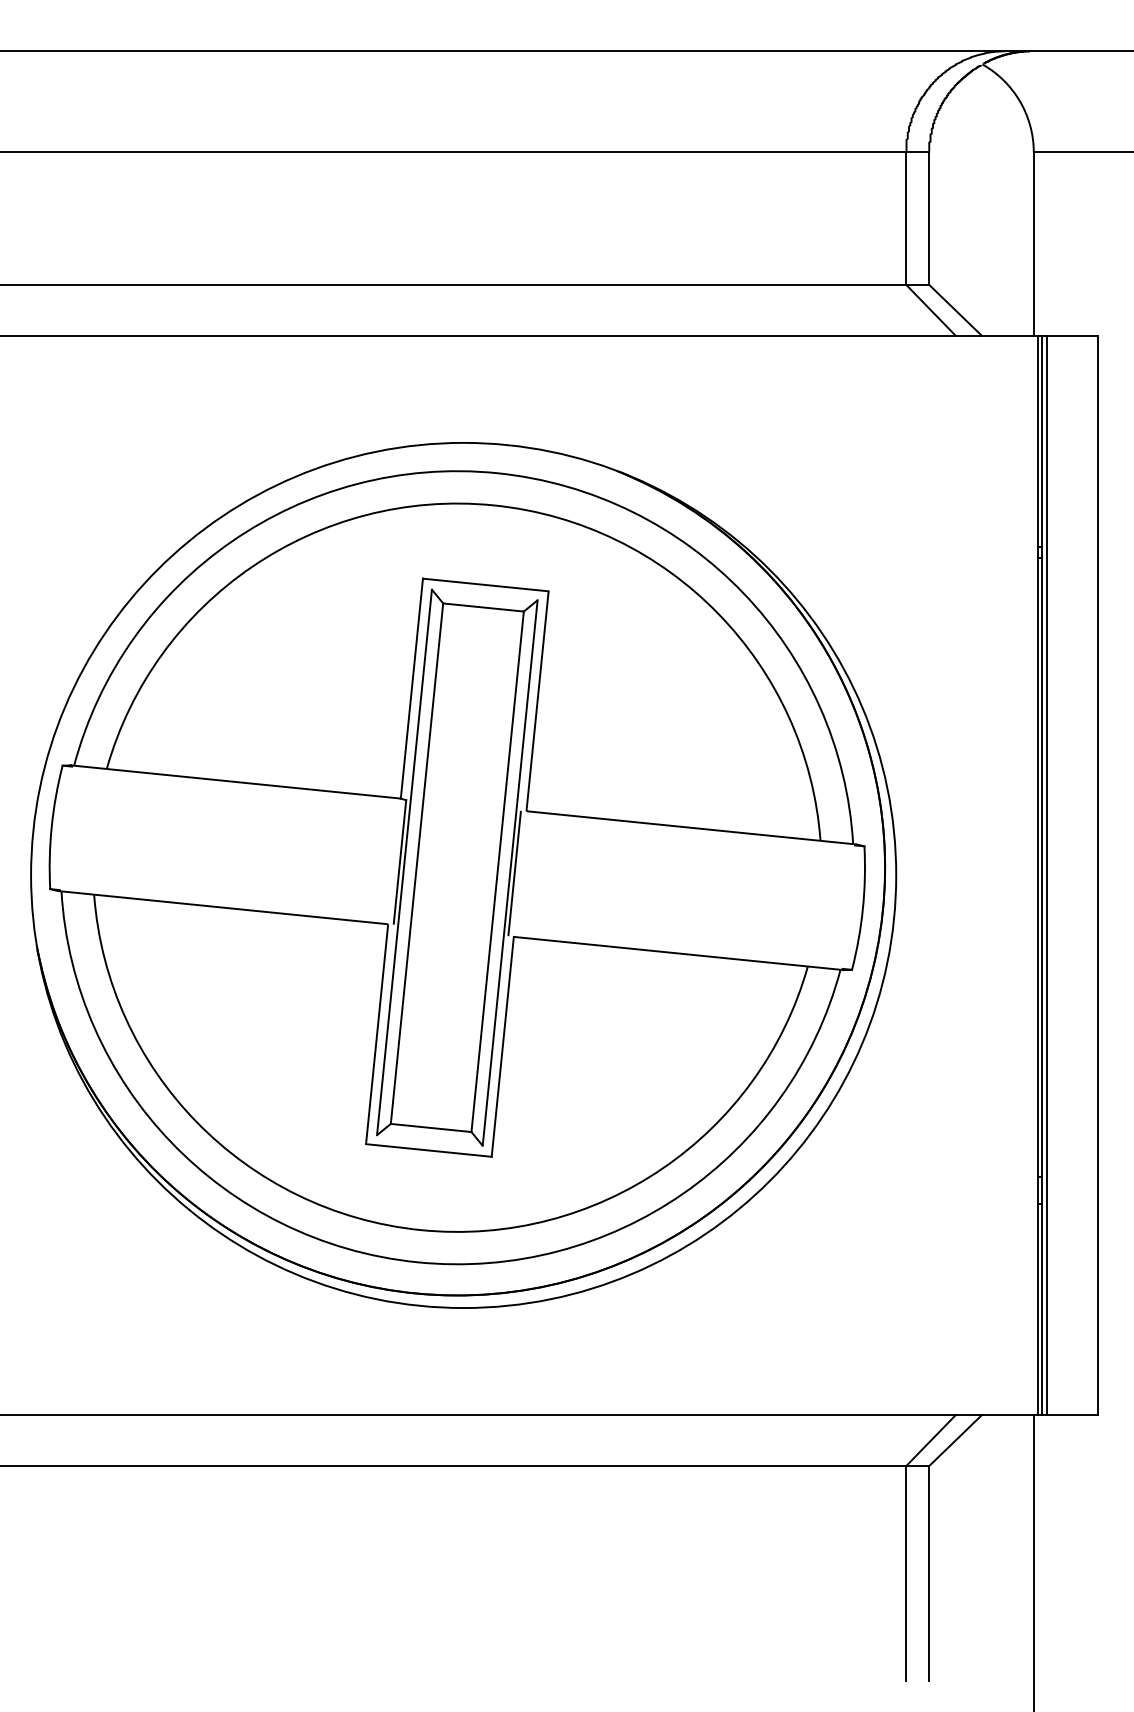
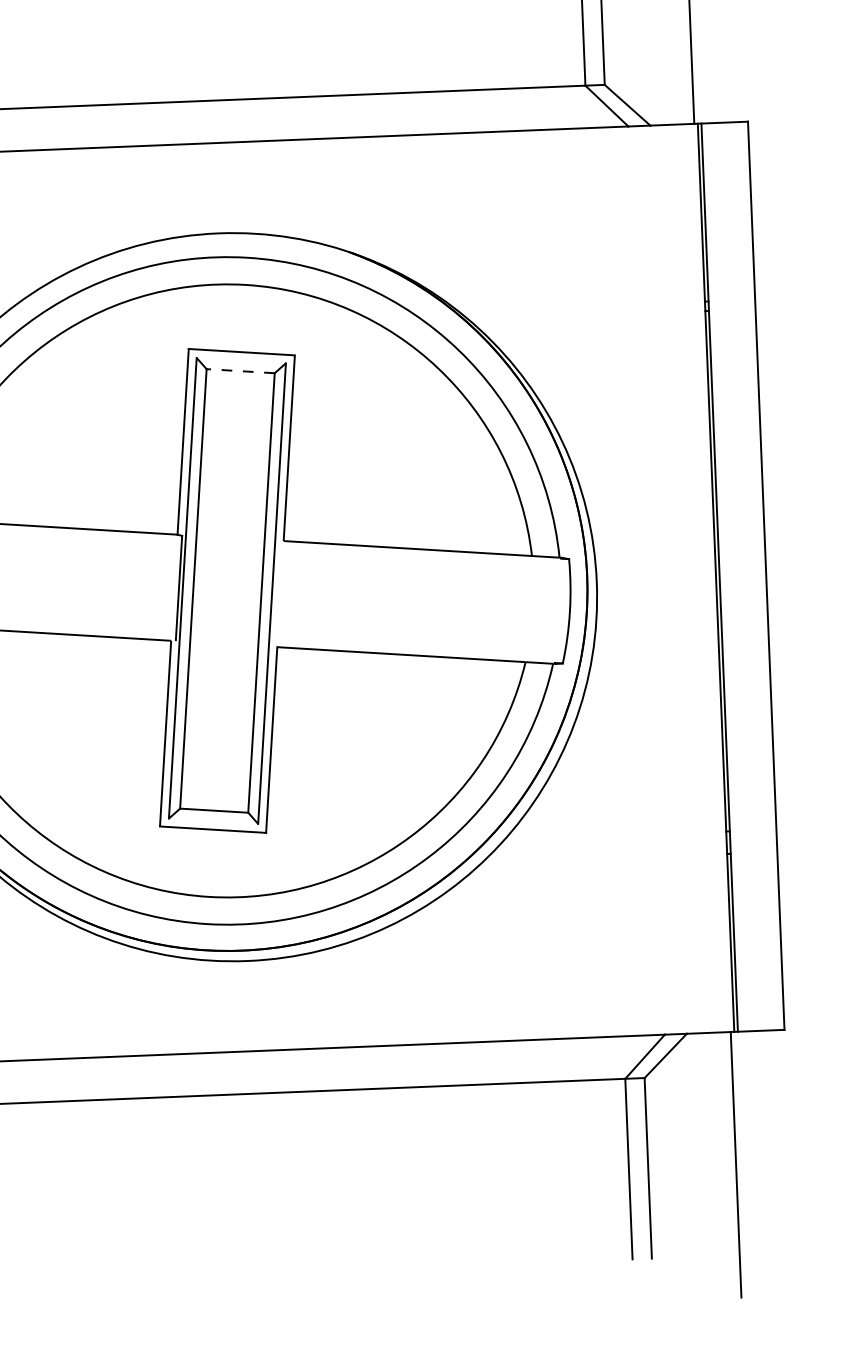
line: (483, 607) -> (240, 371), solid -> dashed
line: (514, 873) -> (275, 593), removed
line: (1046, 875) -> (723, 577), removed

